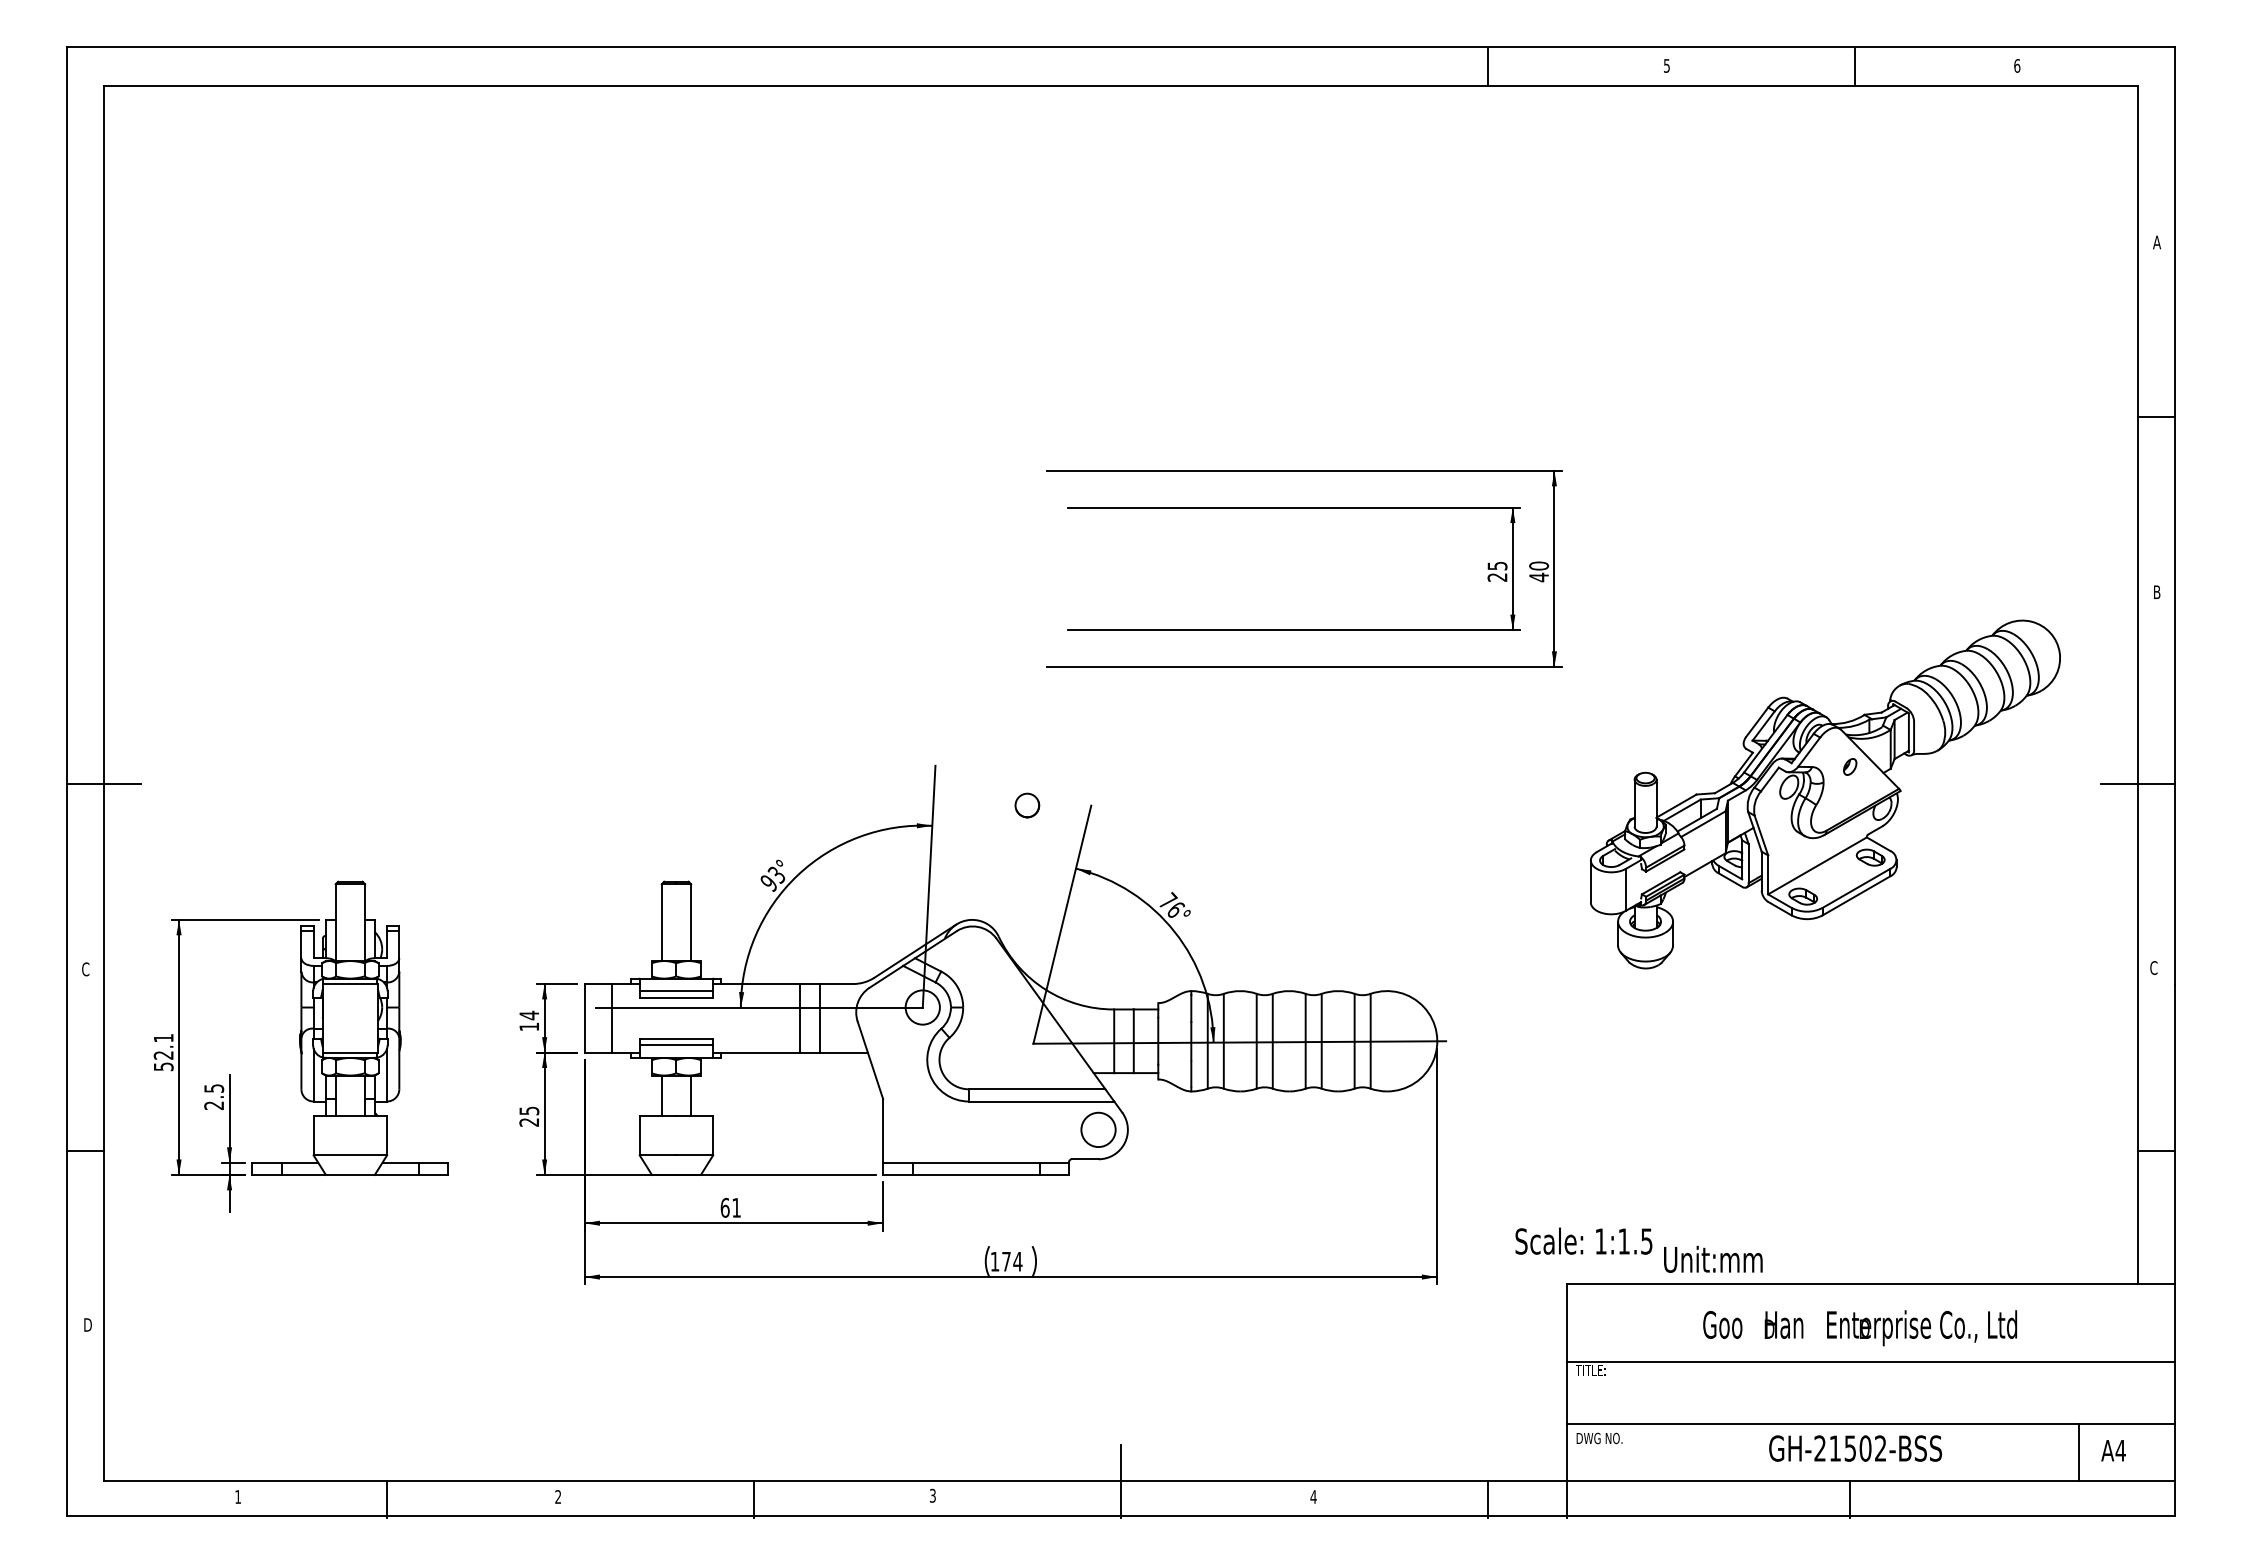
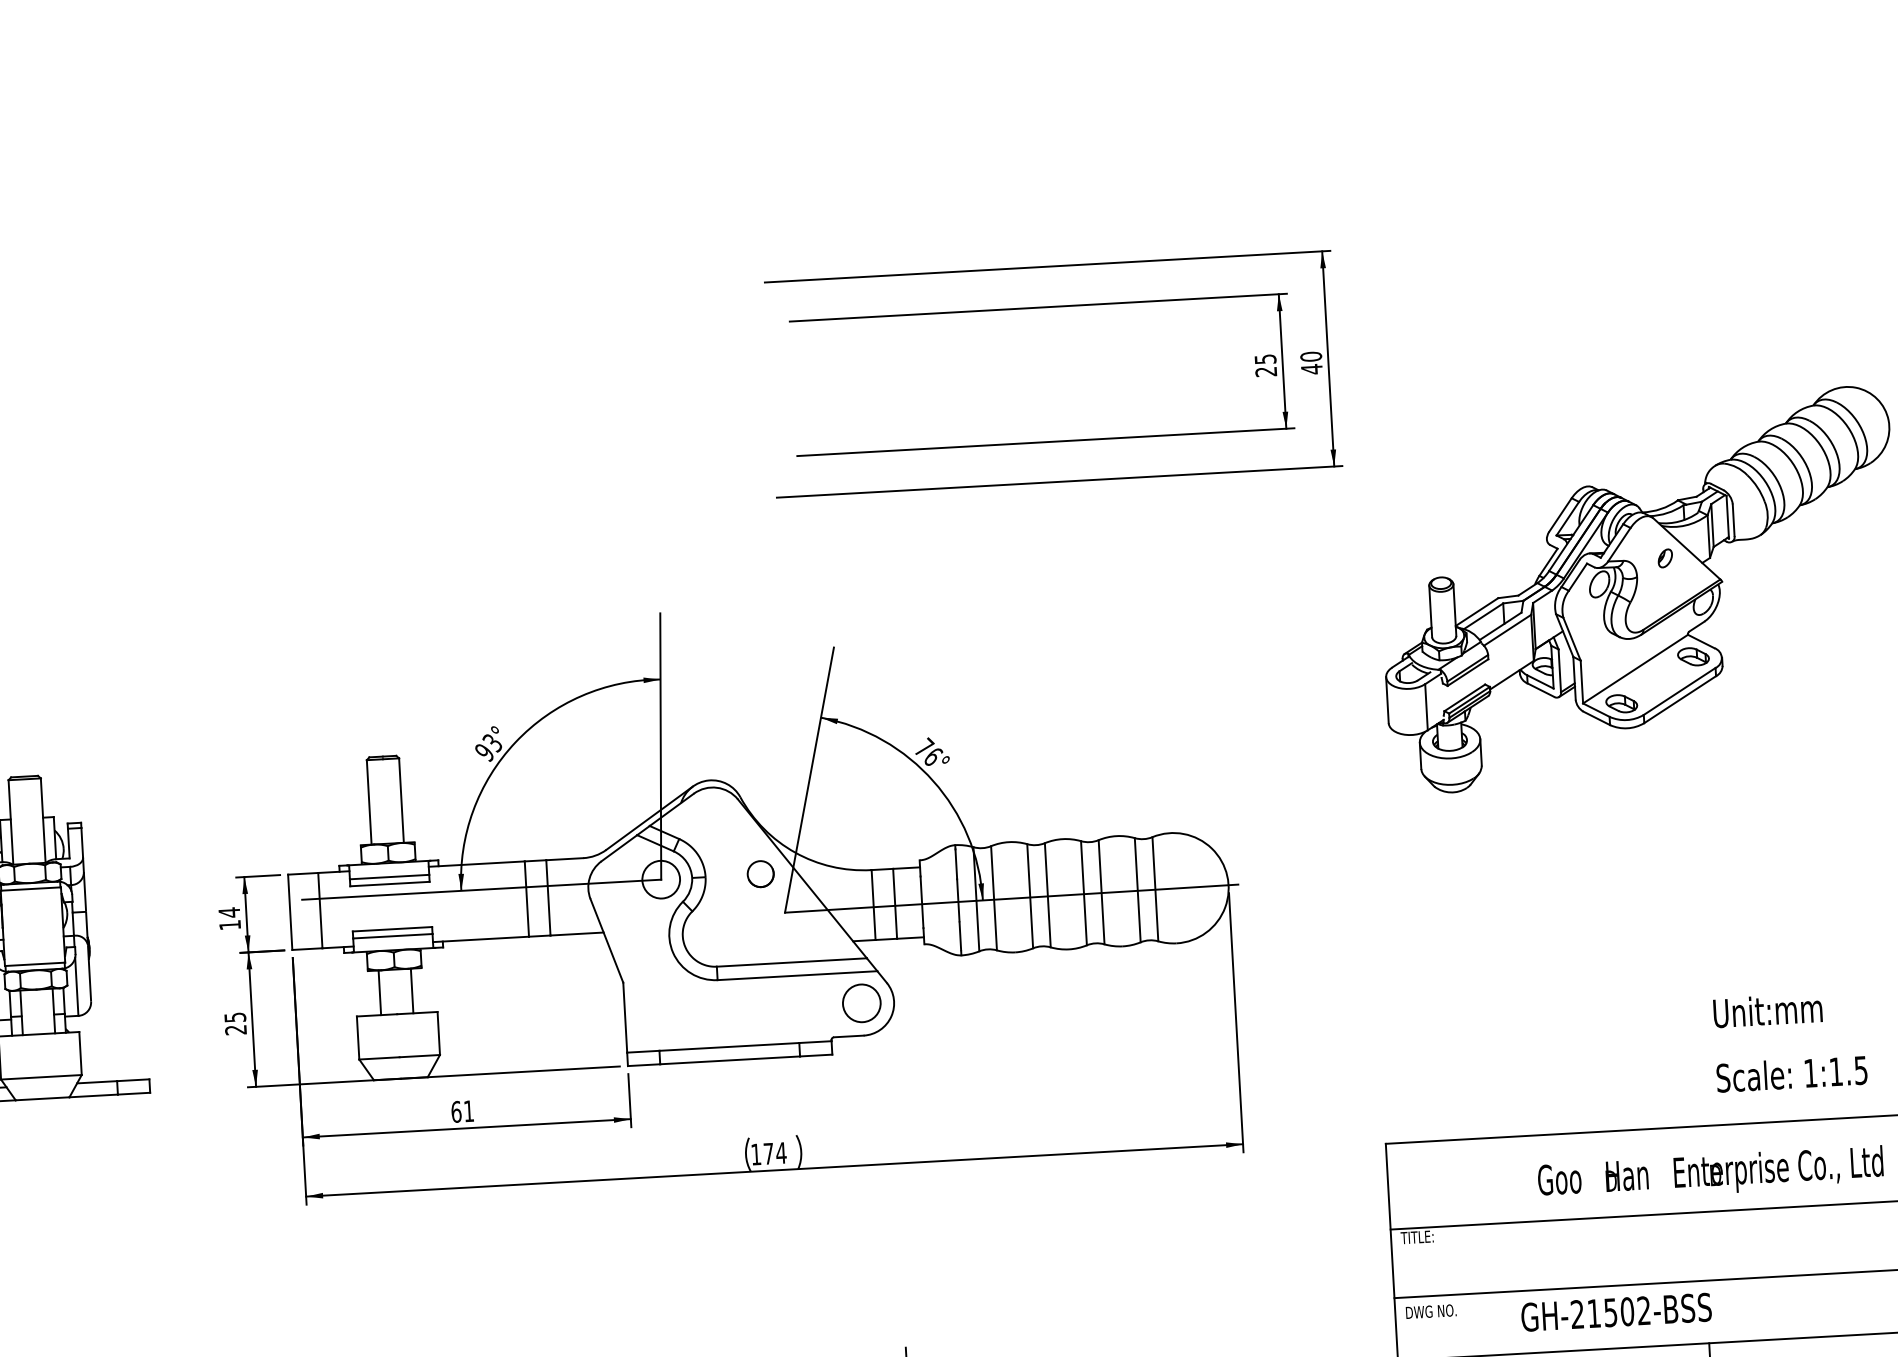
part: (1027, 805) -> (760, 874), moved
text: (1583, 1240) -> (1791, 1073), moved
text: (1713, 1258) -> (1768, 1009), moved
text: (1855, 1448) -> (1616, 1312), moved

